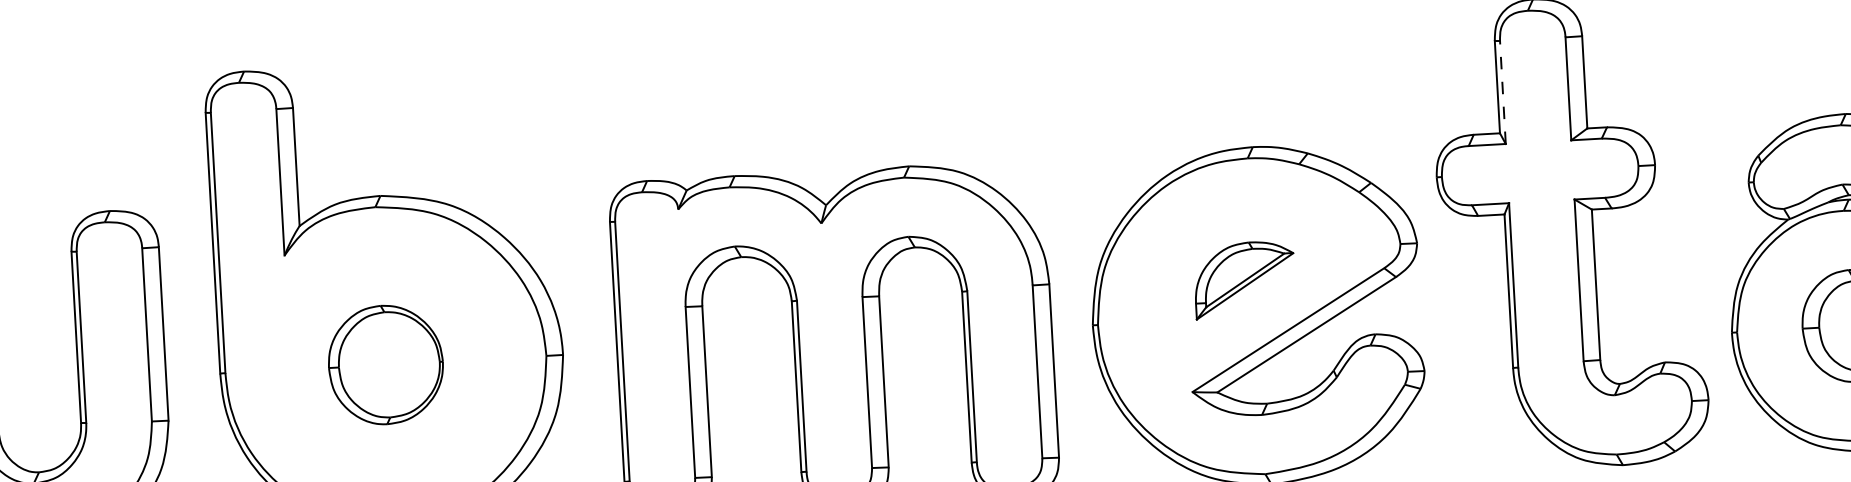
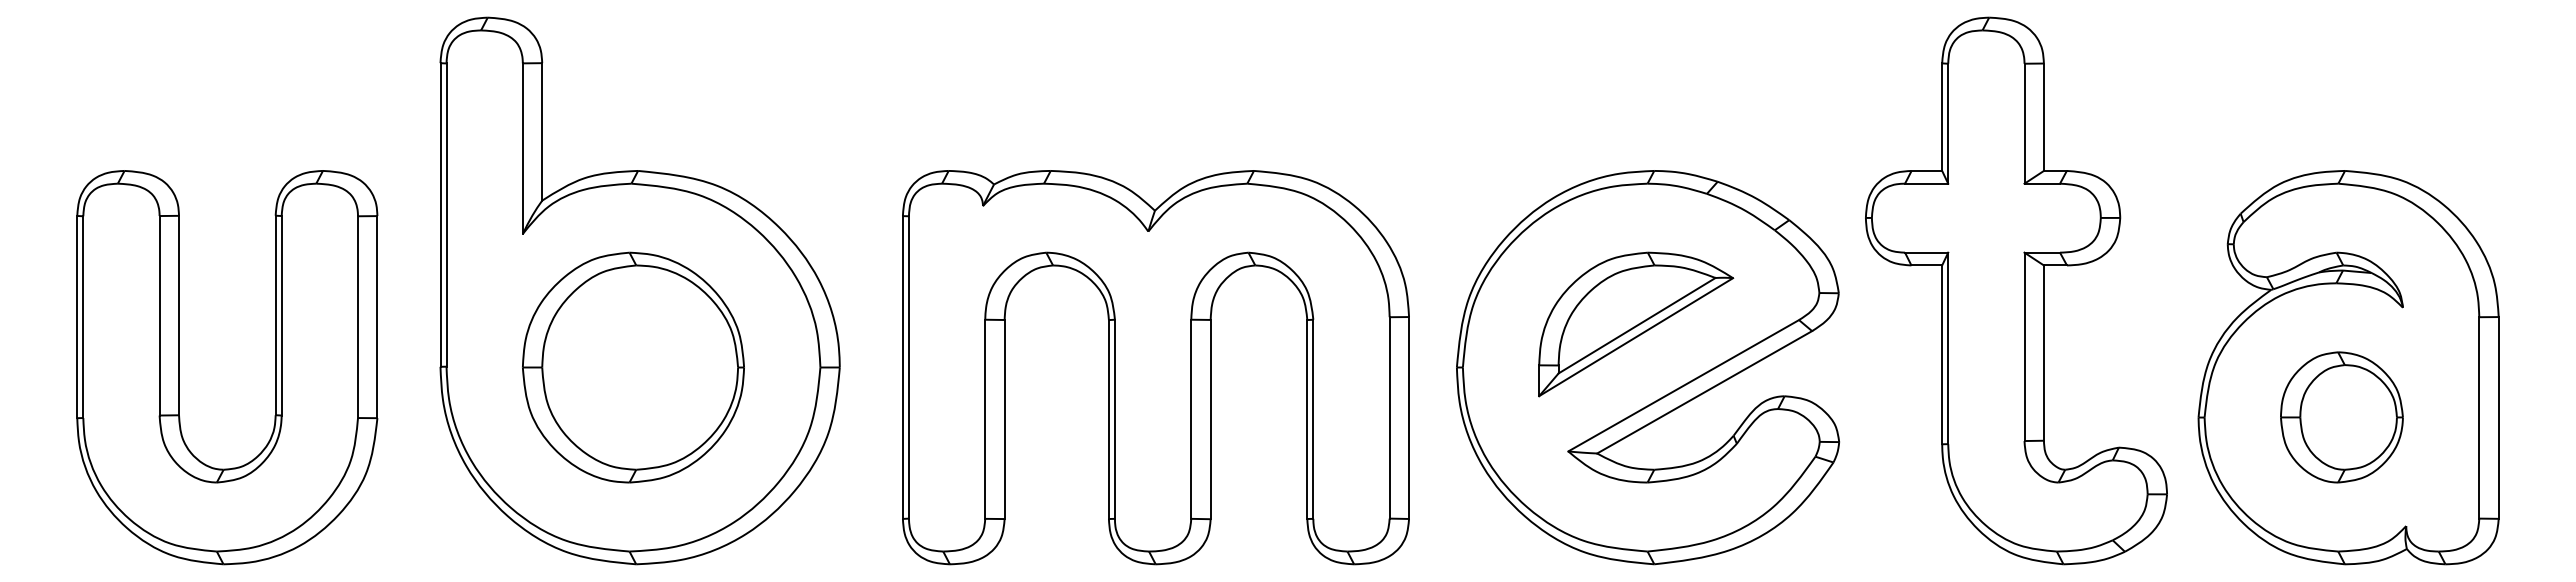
line: (1503, 92) -> (1948, 123), dashed -> solid
part: (1244, 279) -> (1636, 324), size x1.67
part: (385, 364) -> (633, 367), size x1.67

